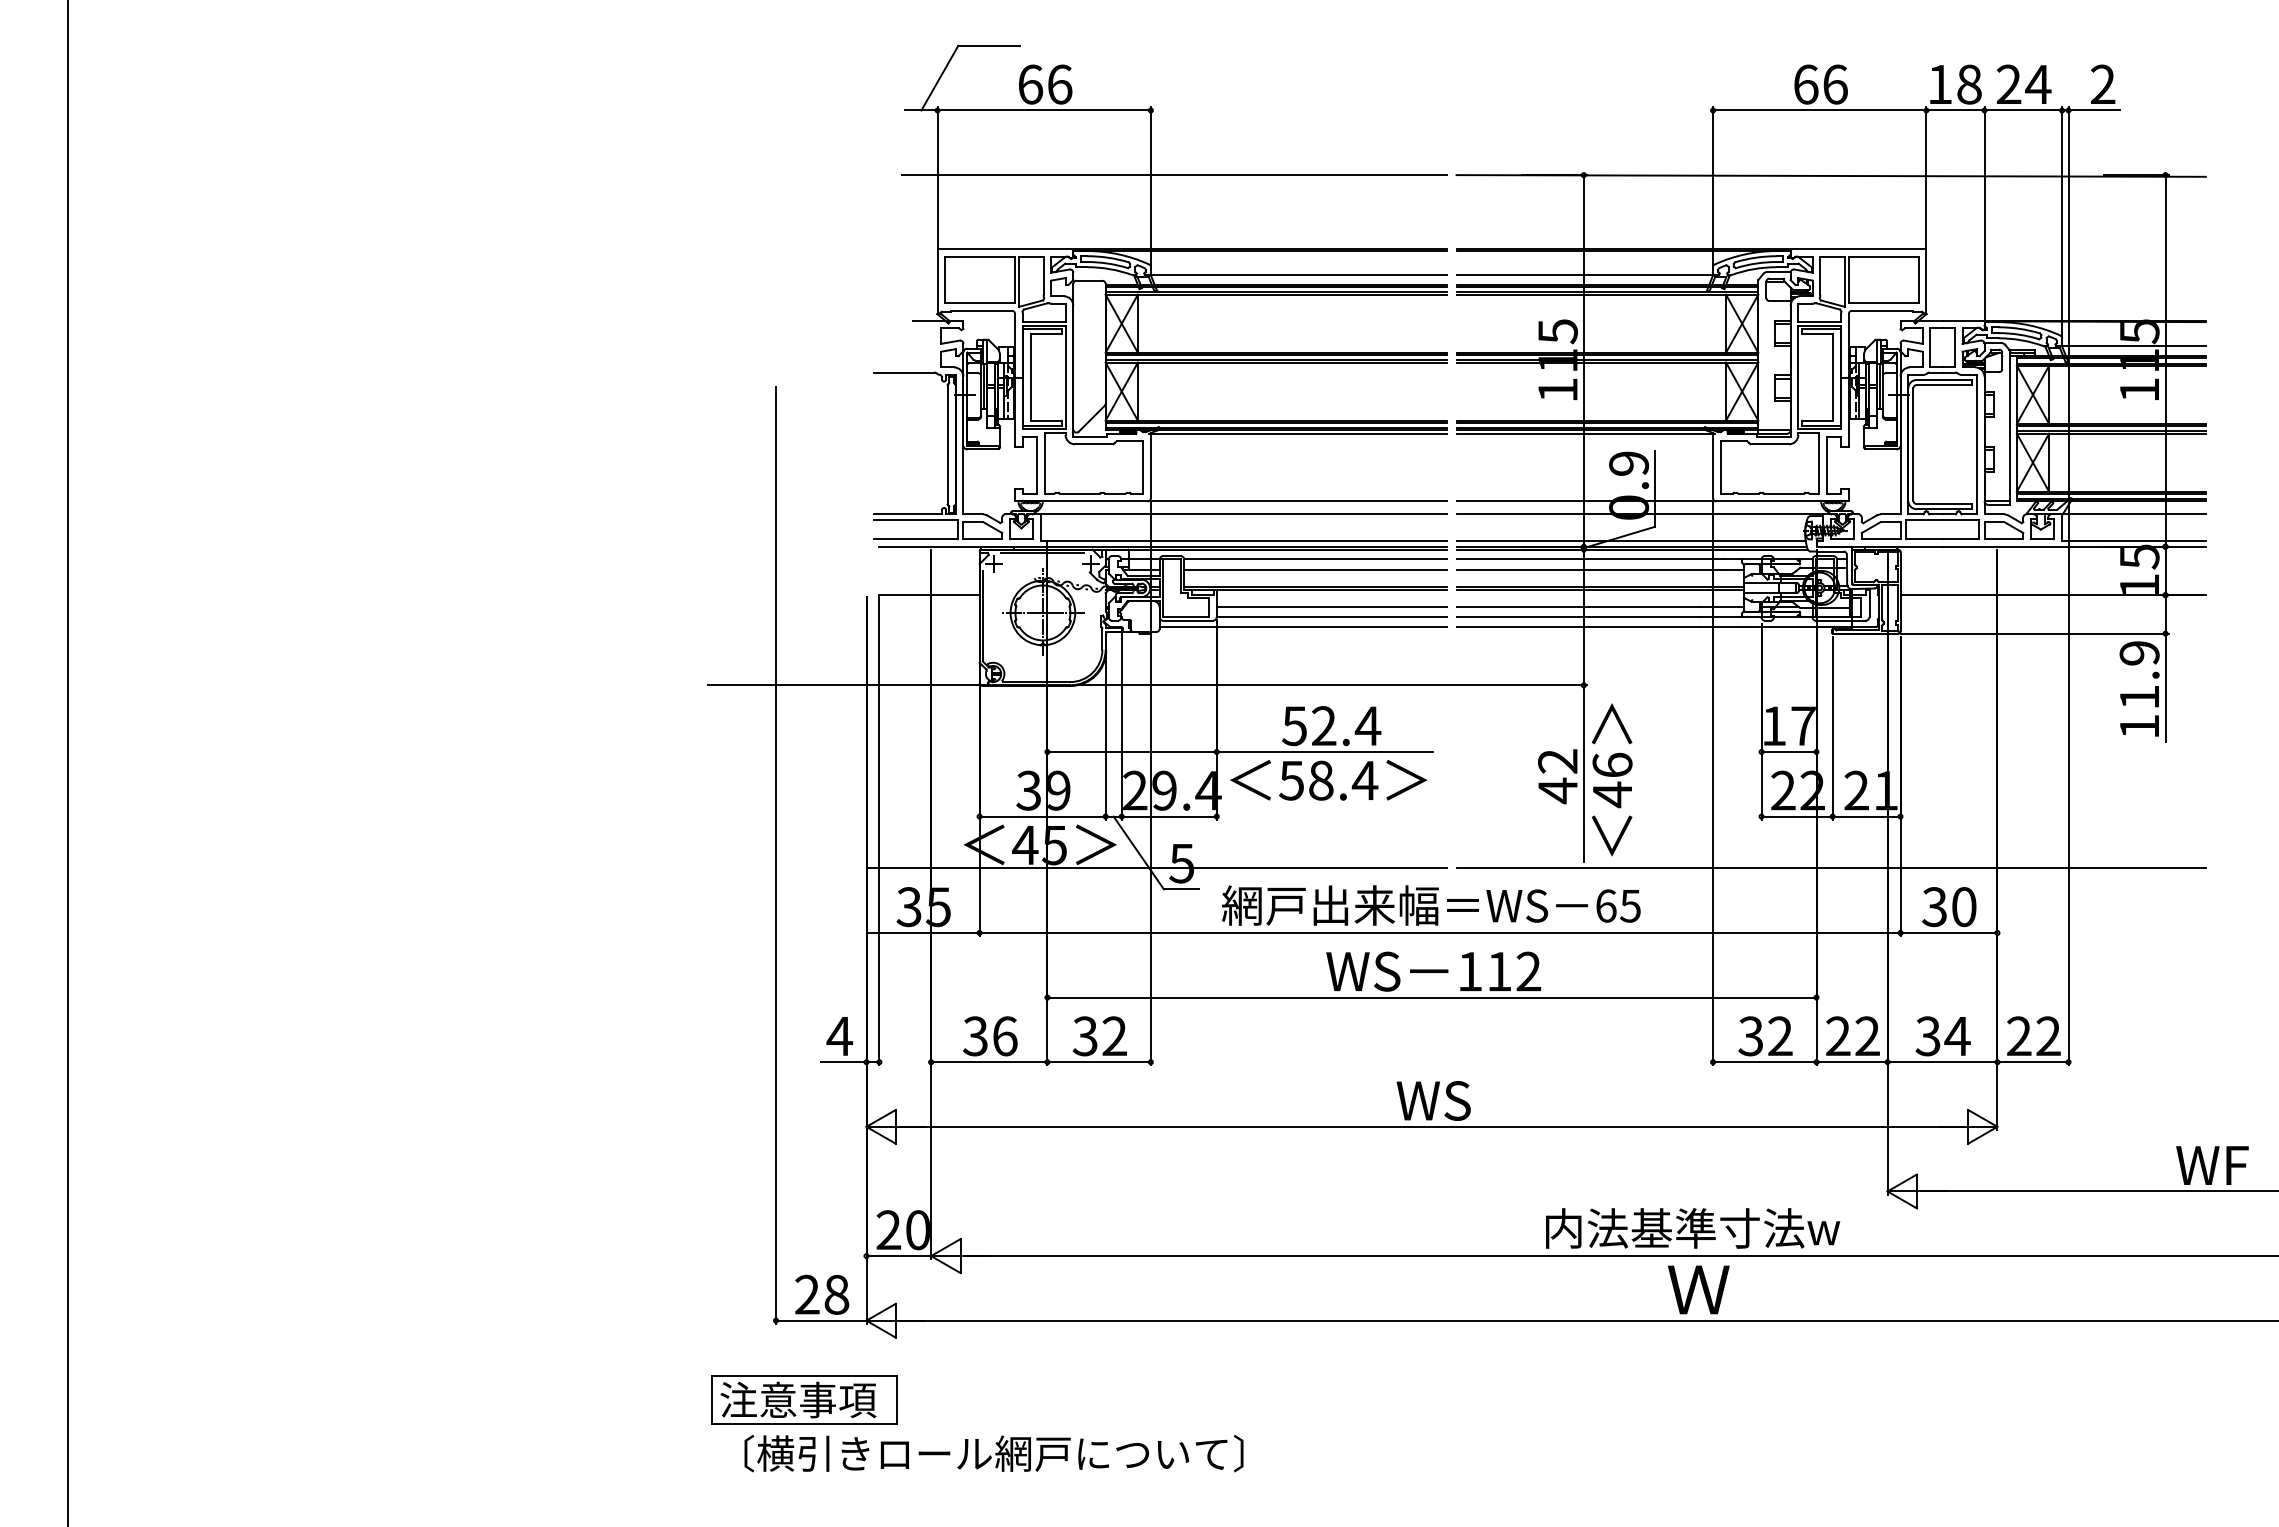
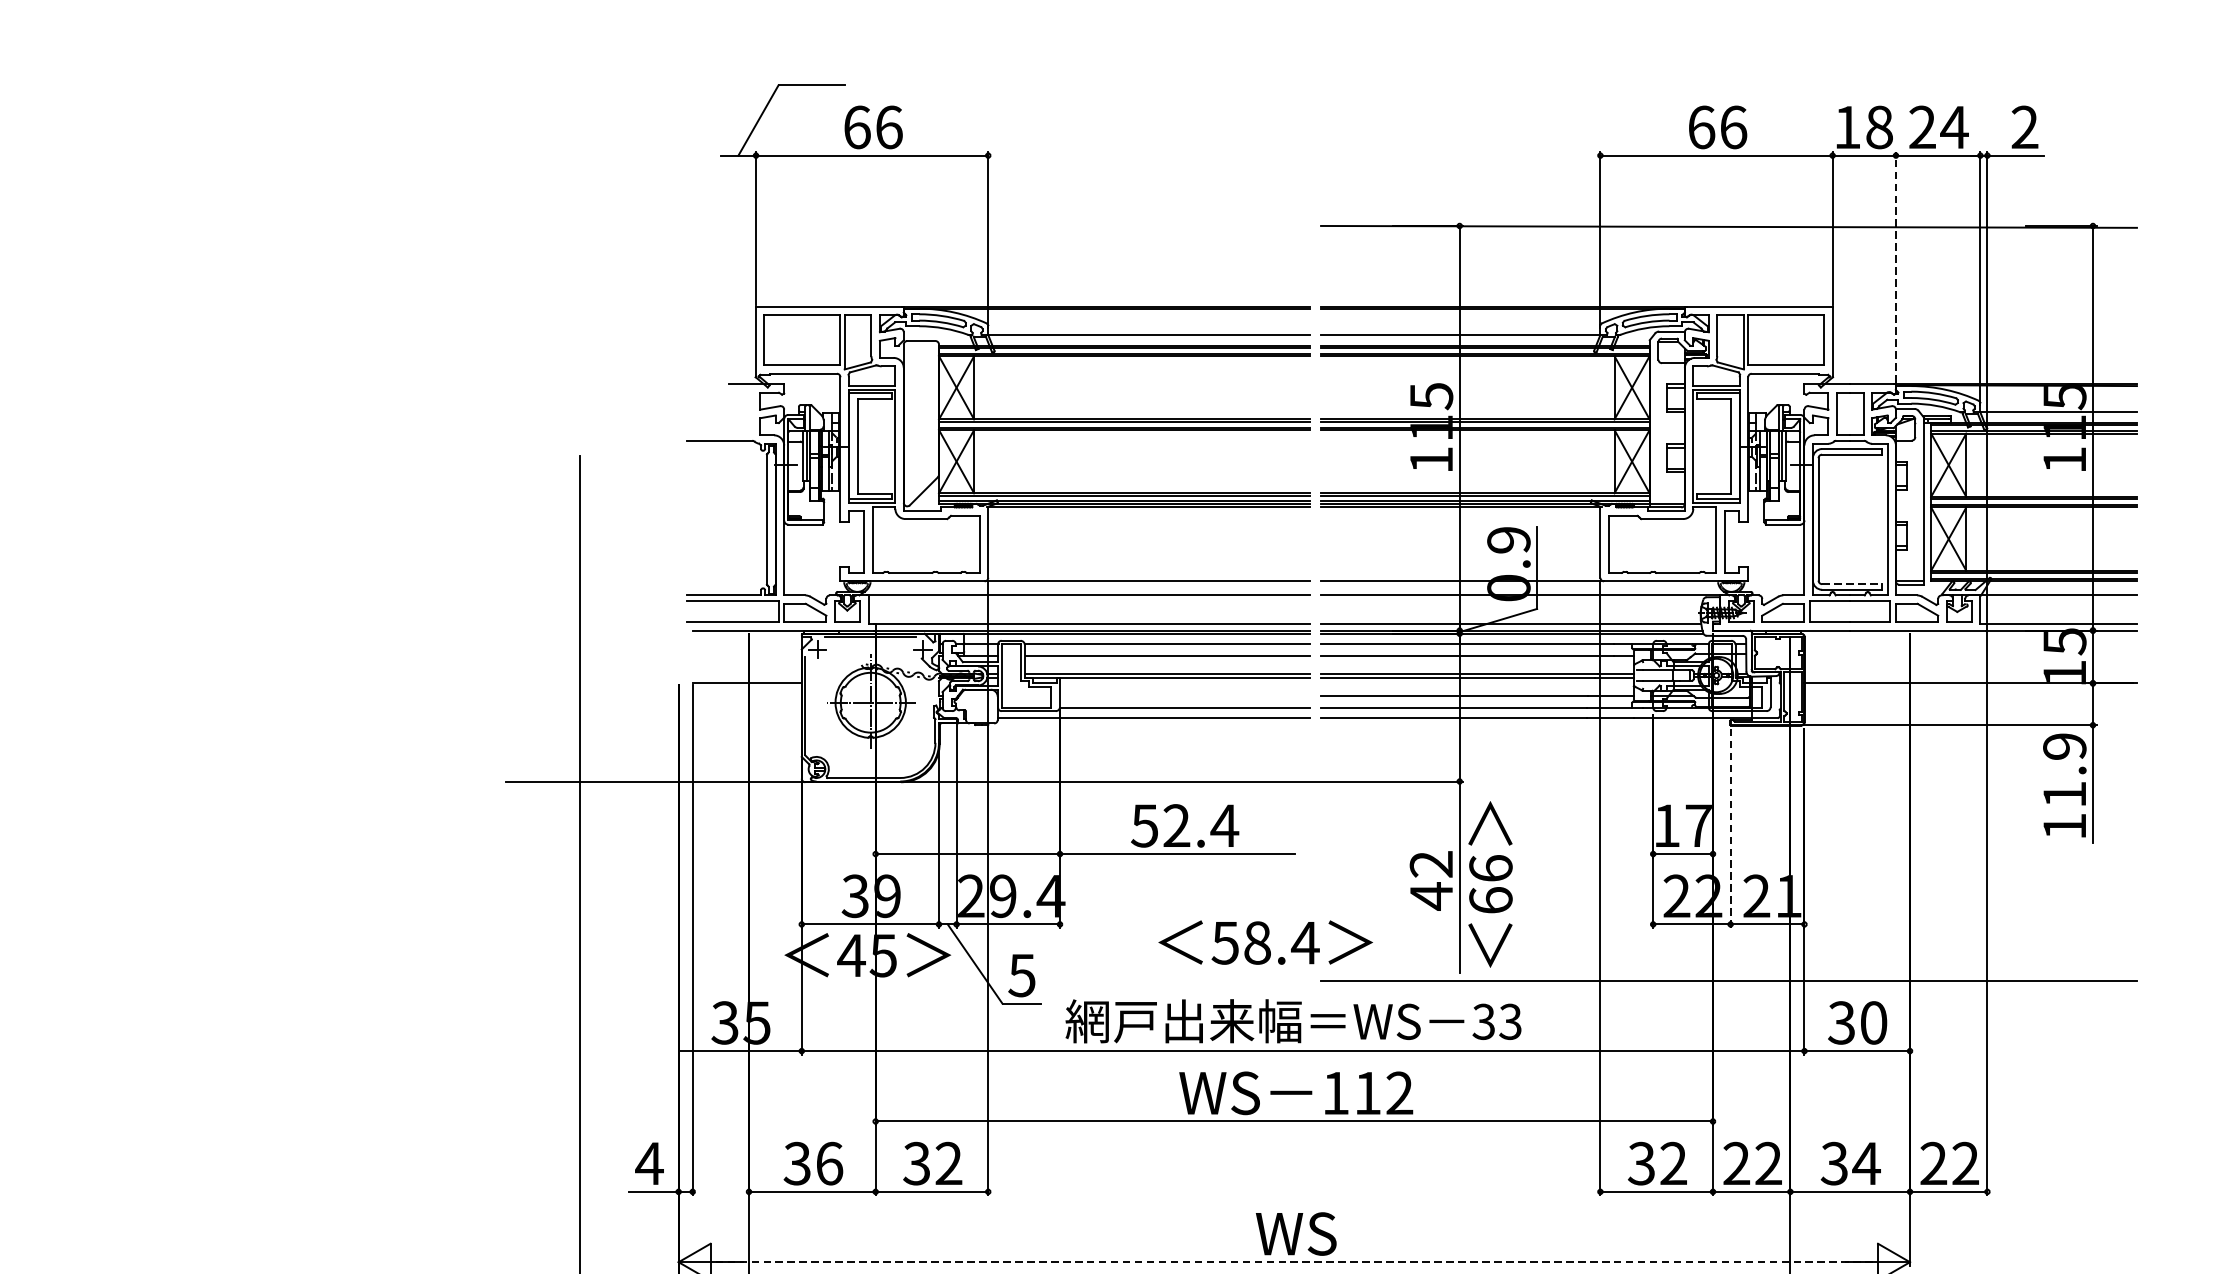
line: (1174, 175) -> (1013, 226), removed
line: (1984, 213) -> (1895, 267), solid -> dashed
line: (1944, 504) -> (1852, 584), solid -> dashed
line: (1331, 606) -> (1184, 695), removed
line: (1832, 728) -> (1730, 828), solid -> dashed
text: (1328, 780) -> (1265, 942), moved
text: (1612, 794) -> (1490, 900), 46 -> 66
line: (1156, 868) -> (994, 980), removed
text: (1617, 905) -> (1496, 1021), 65 -> 33
line: (1431, 1126) -> (1293, 1261), solid -> dashed

